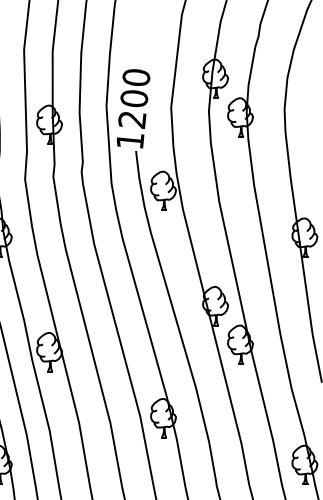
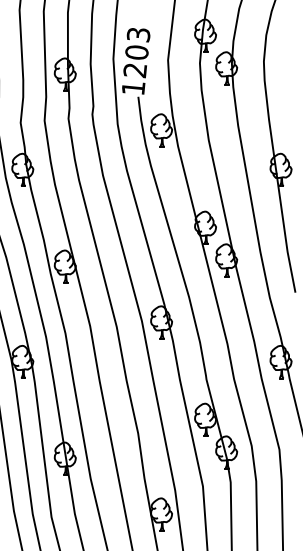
text: (136, 77) -> (138, 34), 1200 -> 1203

